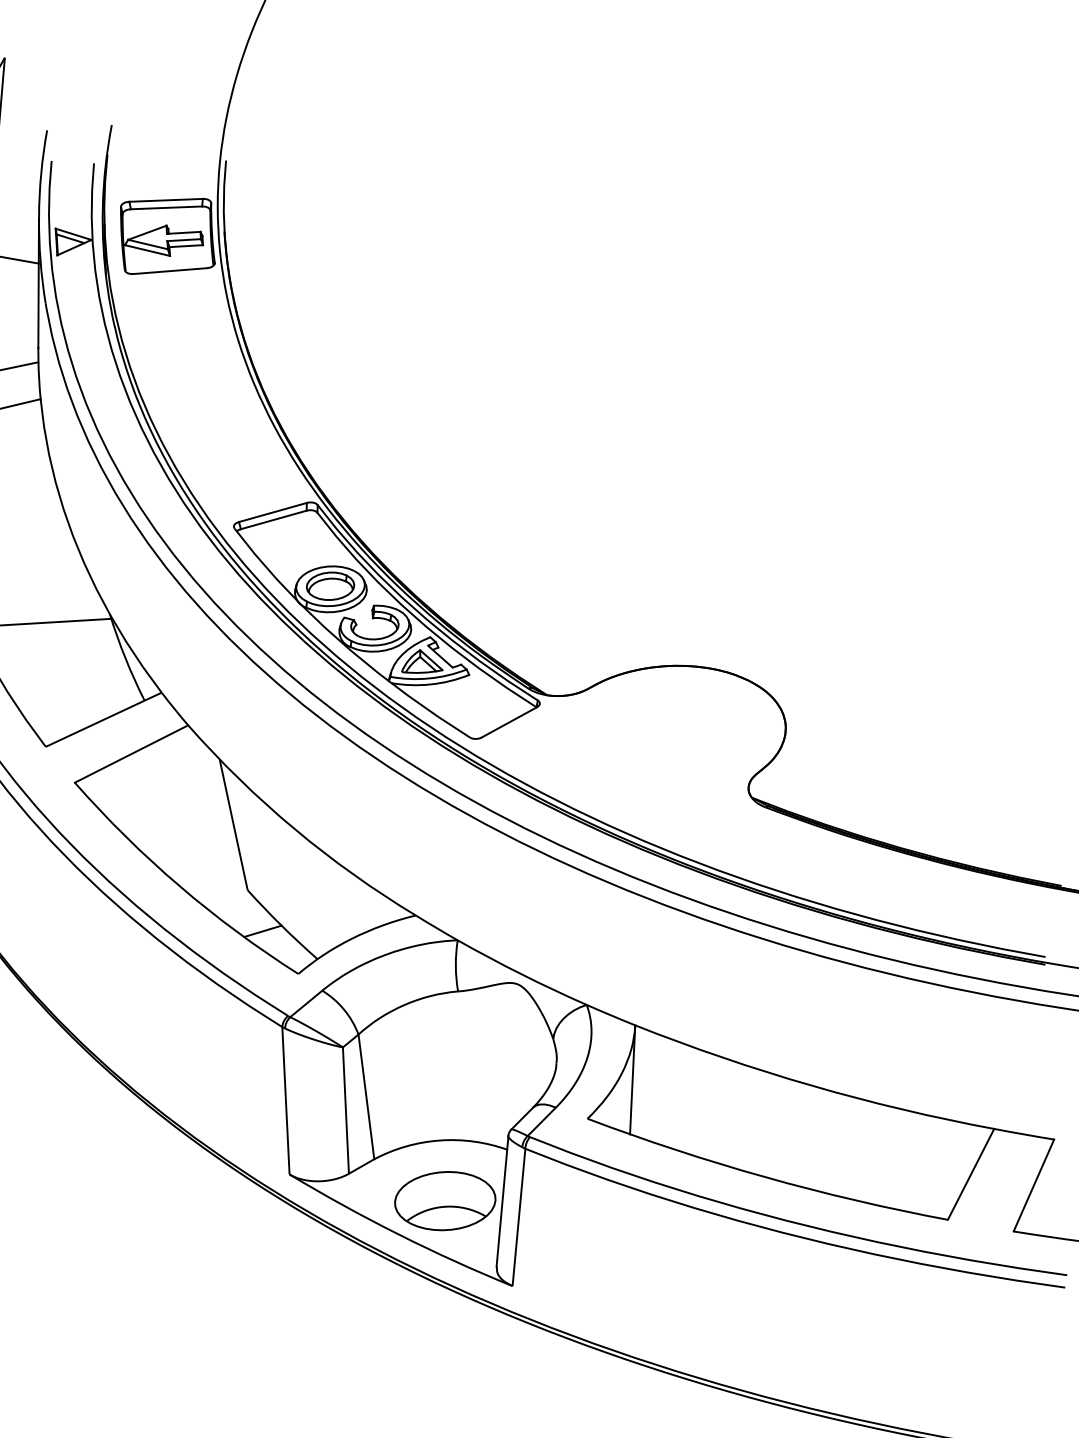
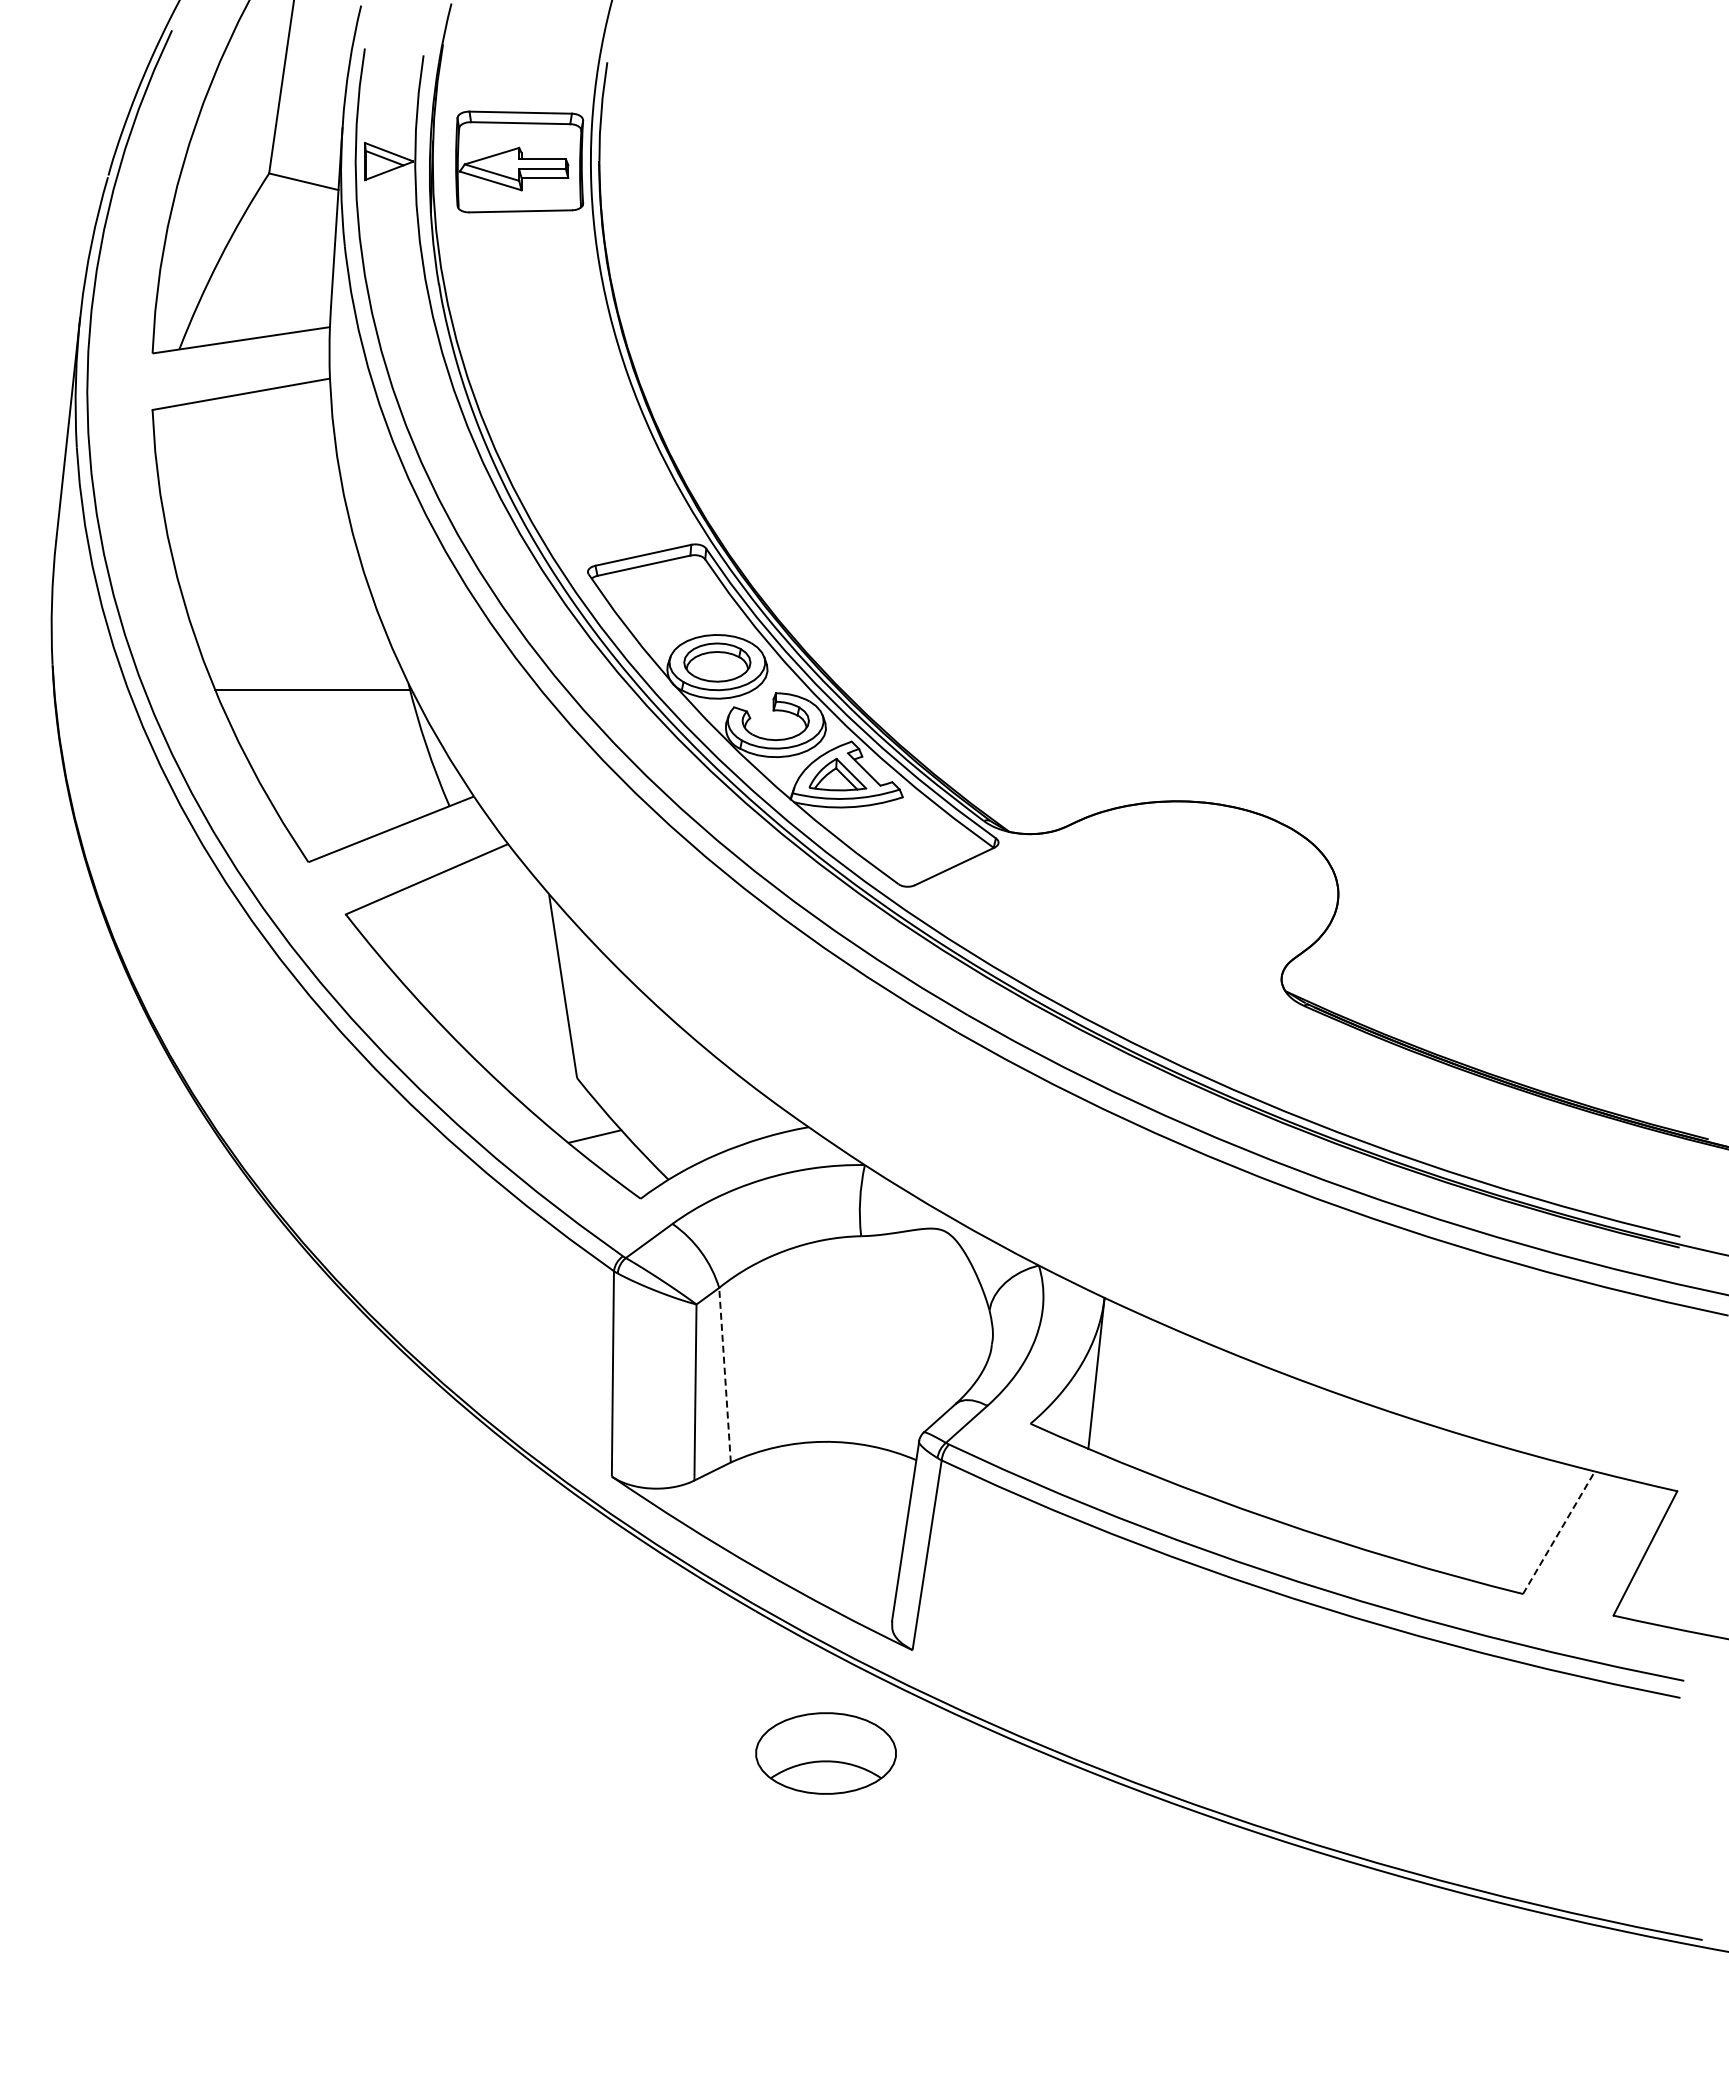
line: (366, 1096) -> (725, 1374), solid -> dashed
line: (971, 1174) -> (1559, 1532), solid -> dashed
part: (444, 1201) -> (825, 1753), moved

